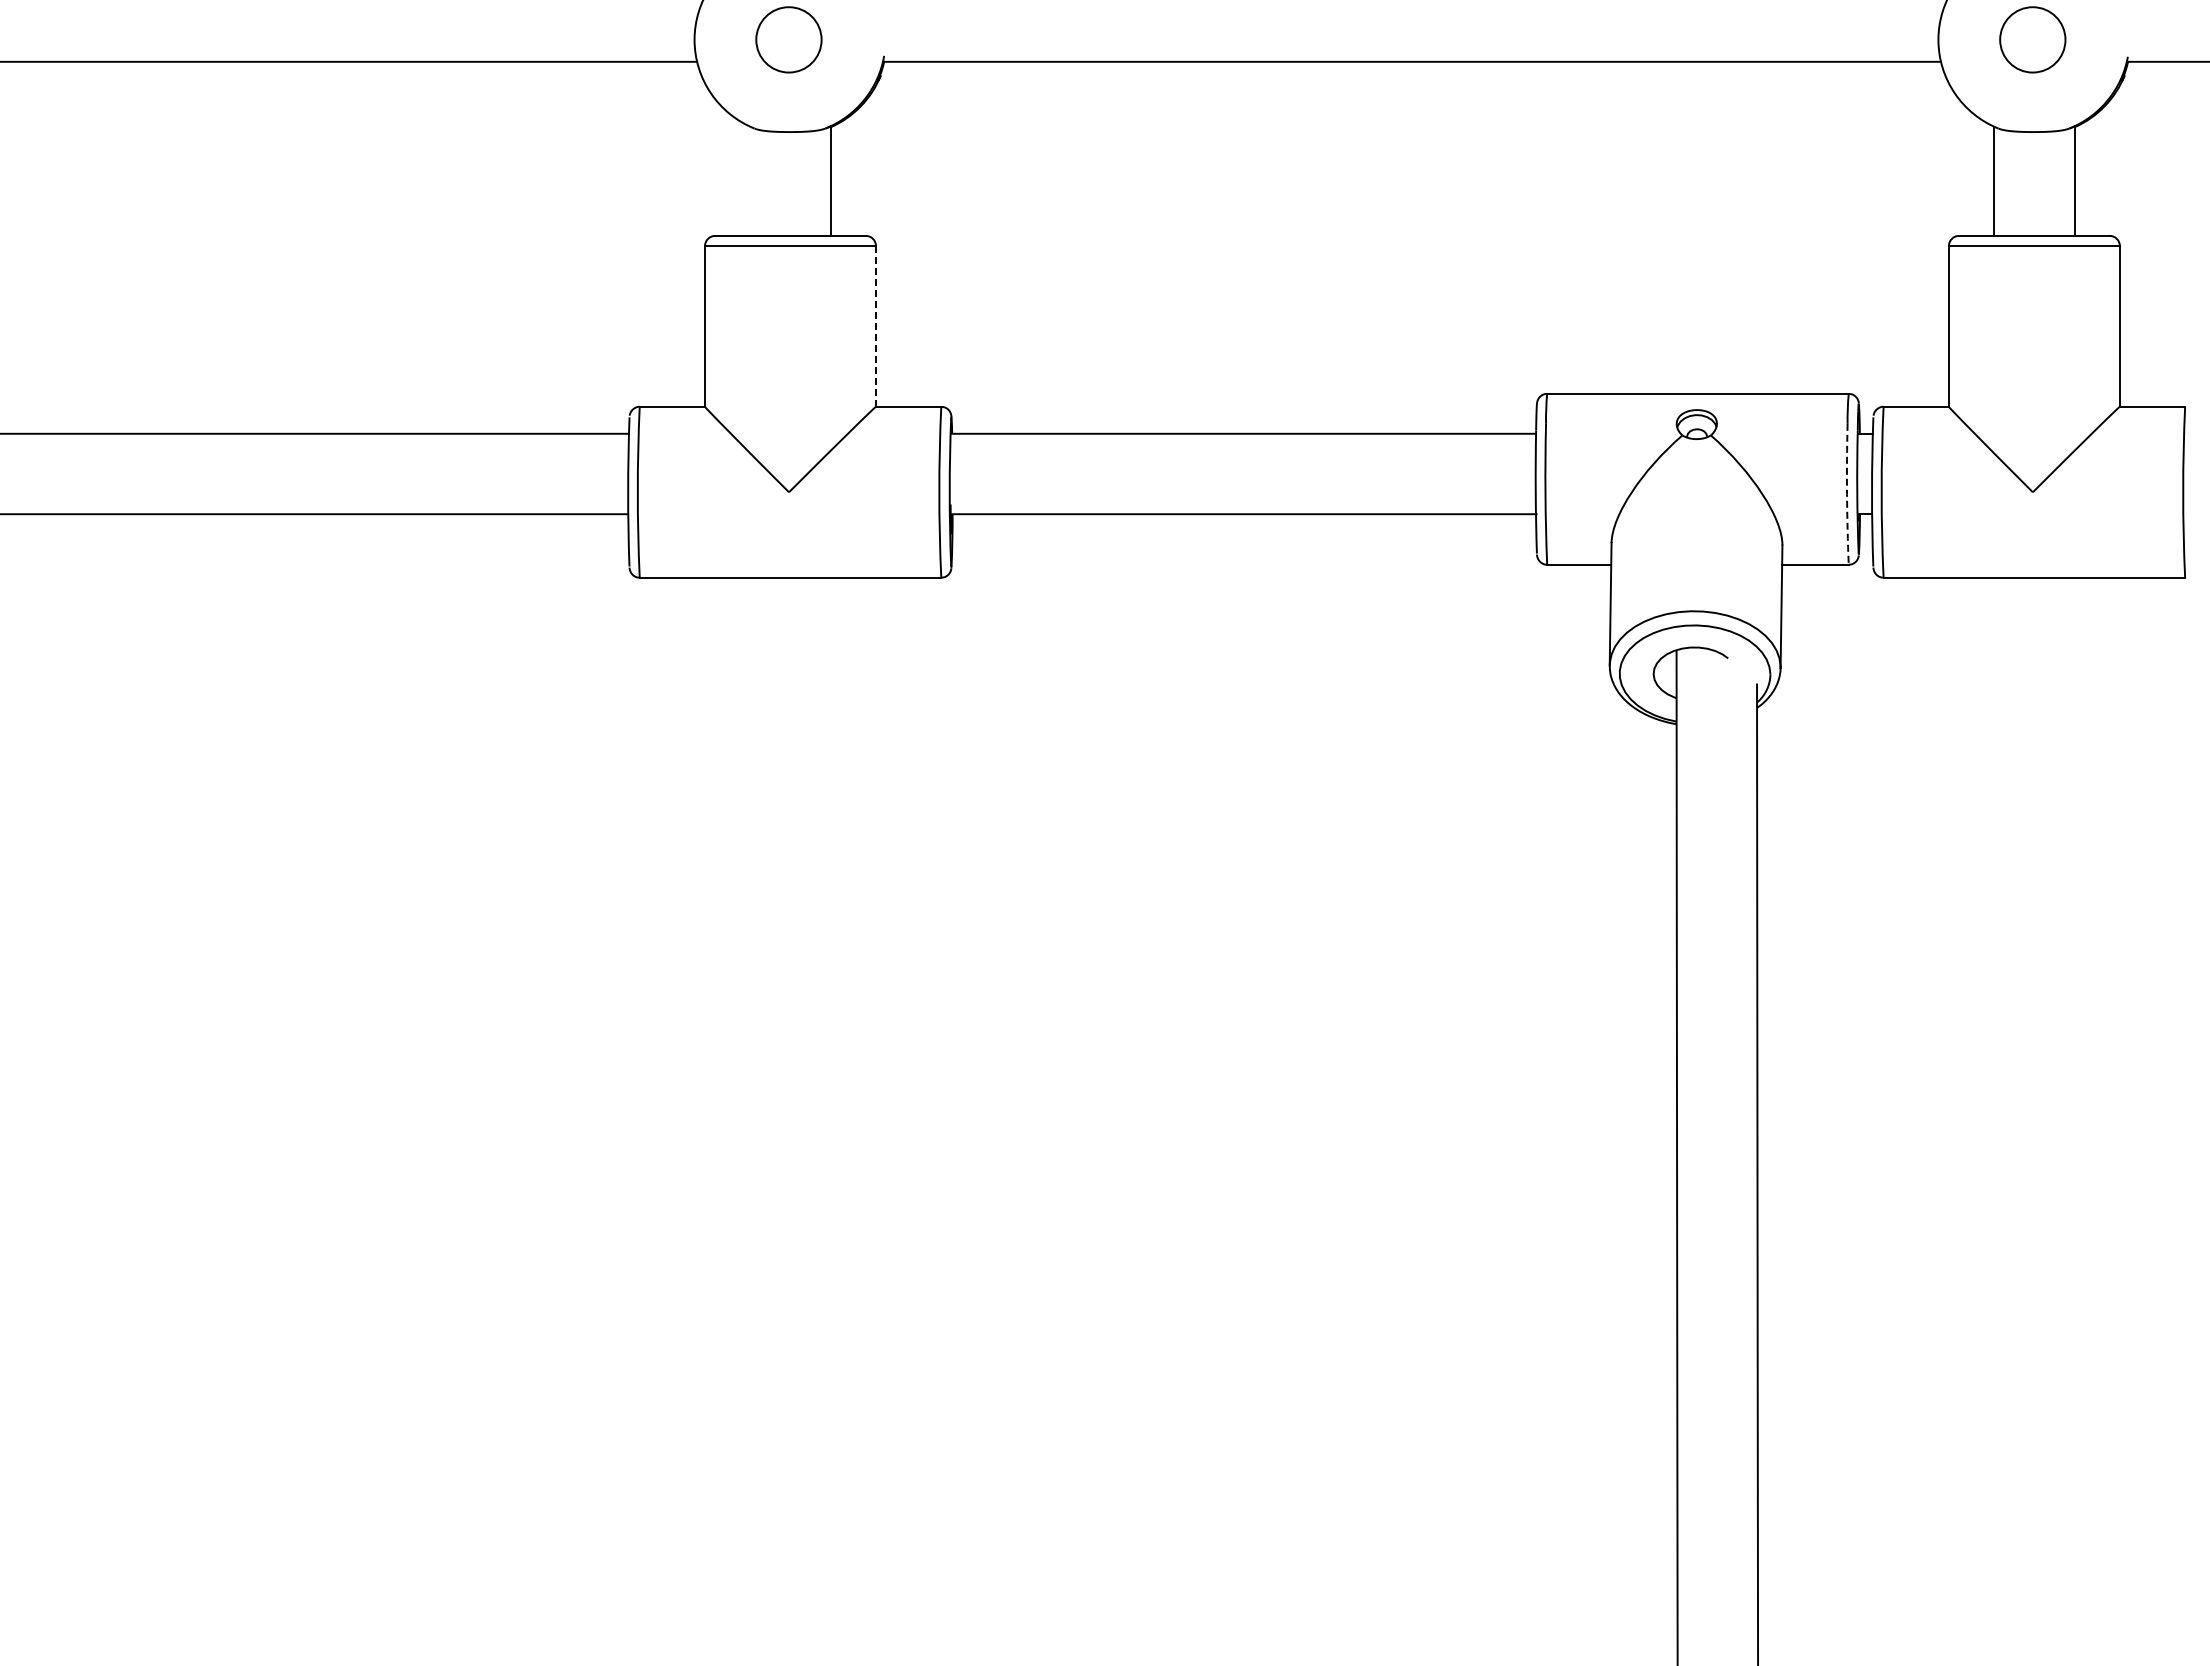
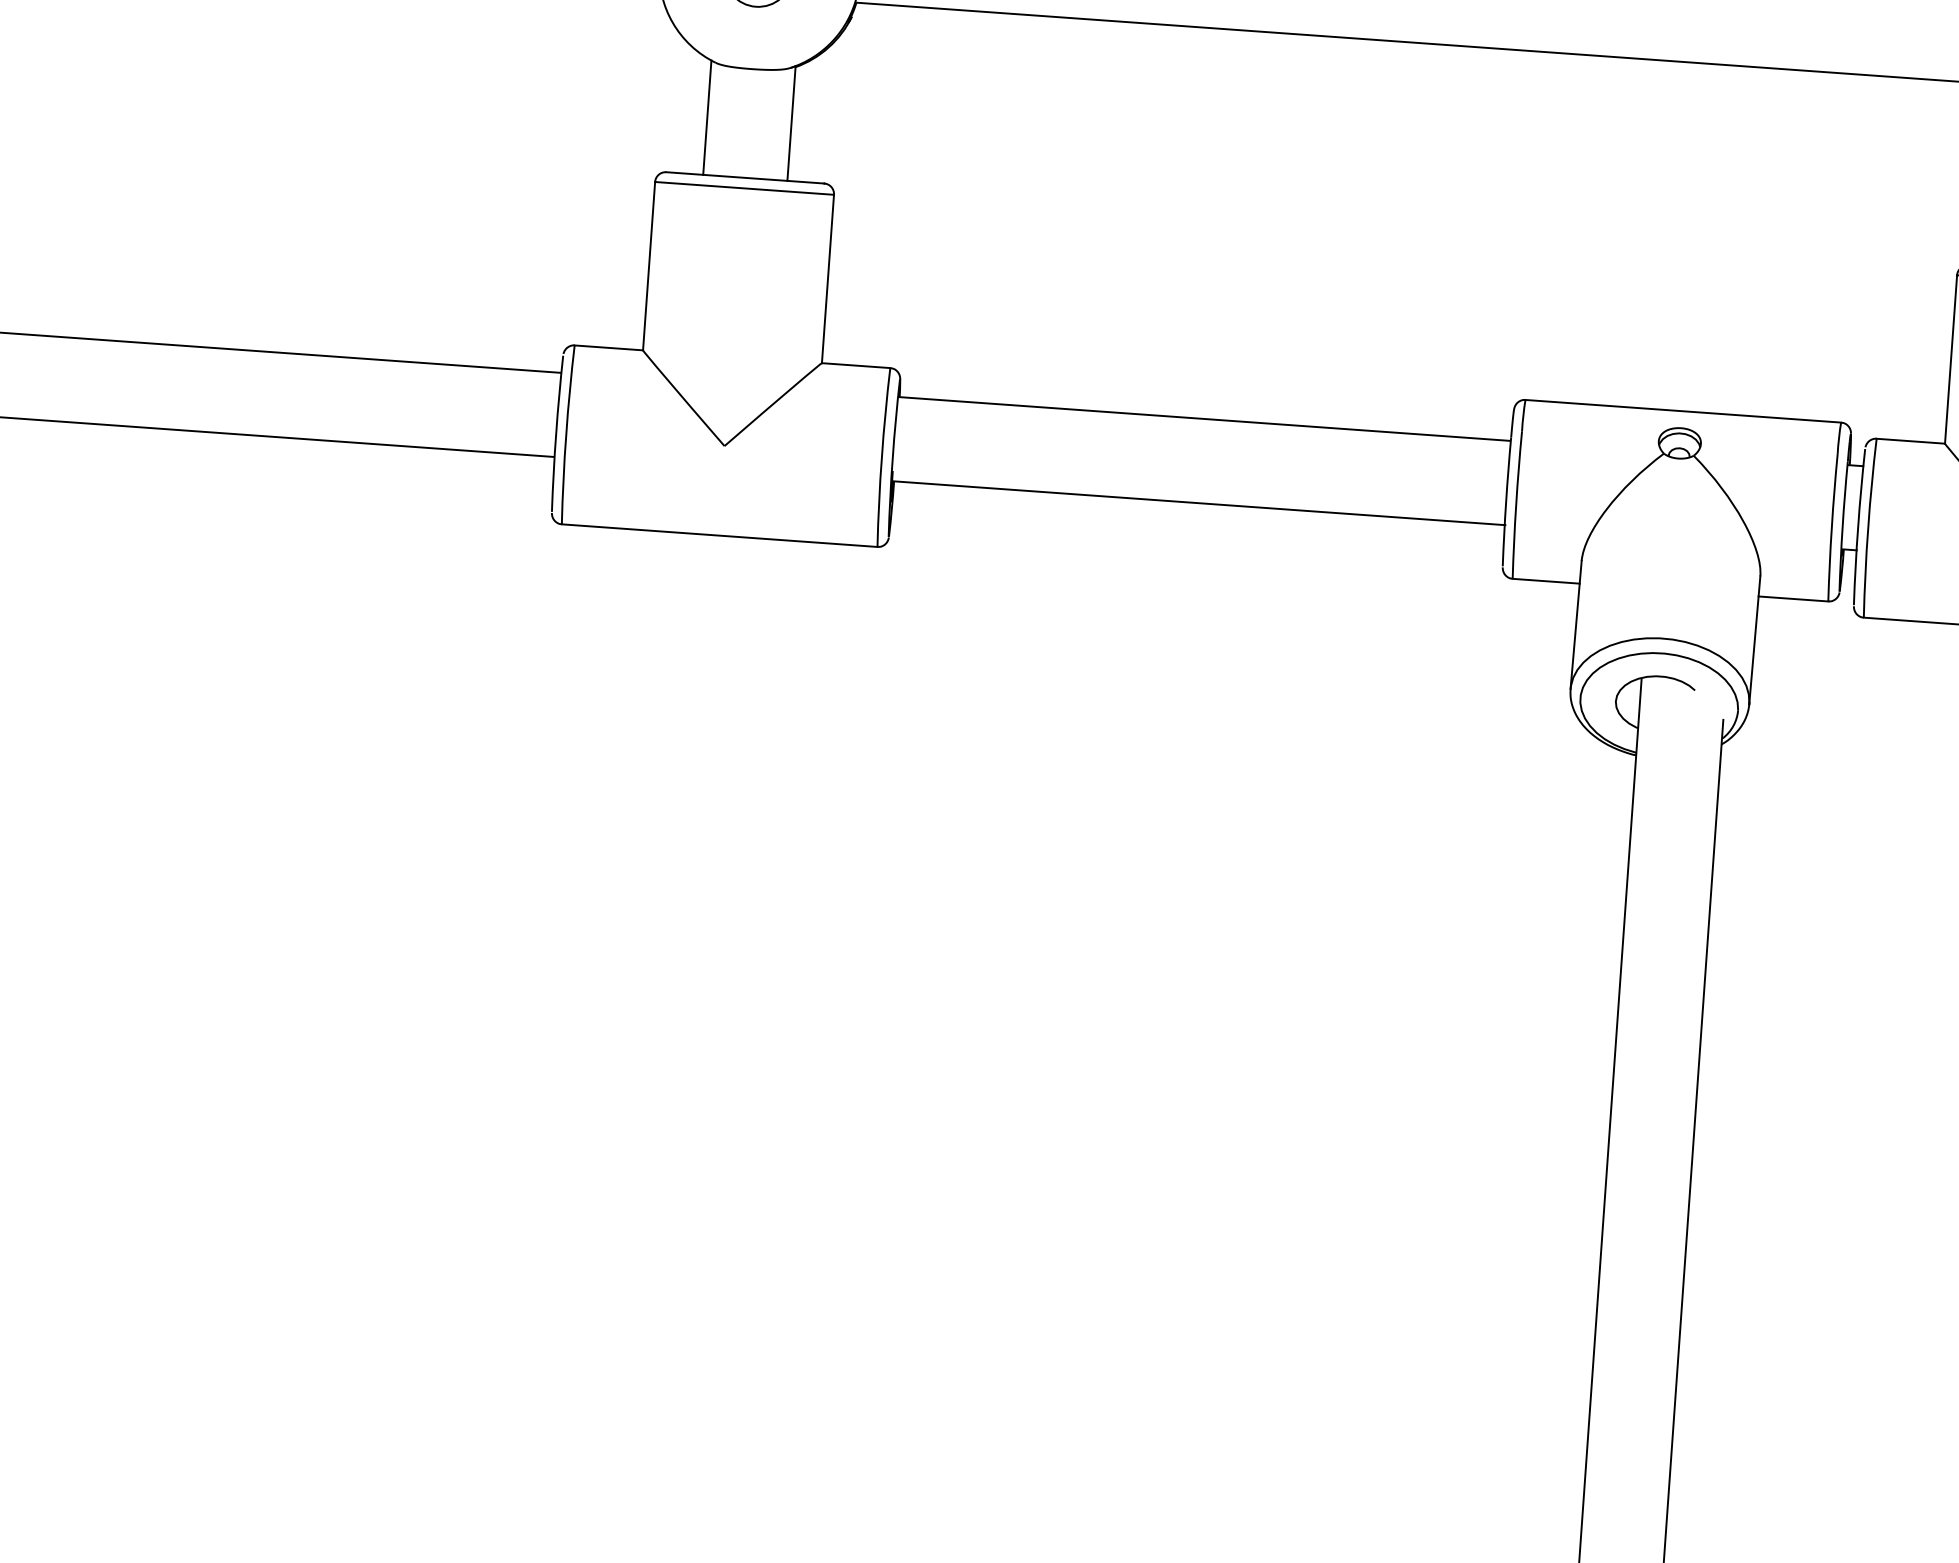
line: (750, 180) -> (707, 116), added
line: (875, 325) -> (827, 278), dashed -> solid
arc: (1847, 494) -> (1832, 527), dashed -> solid

